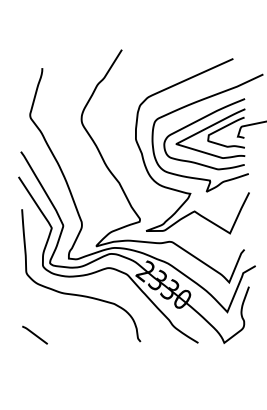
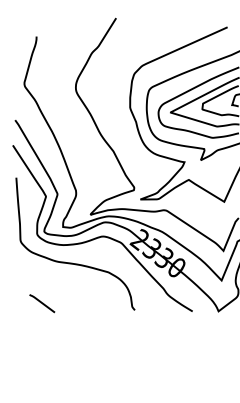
line: (34, 334) -> (41, 302), moved

